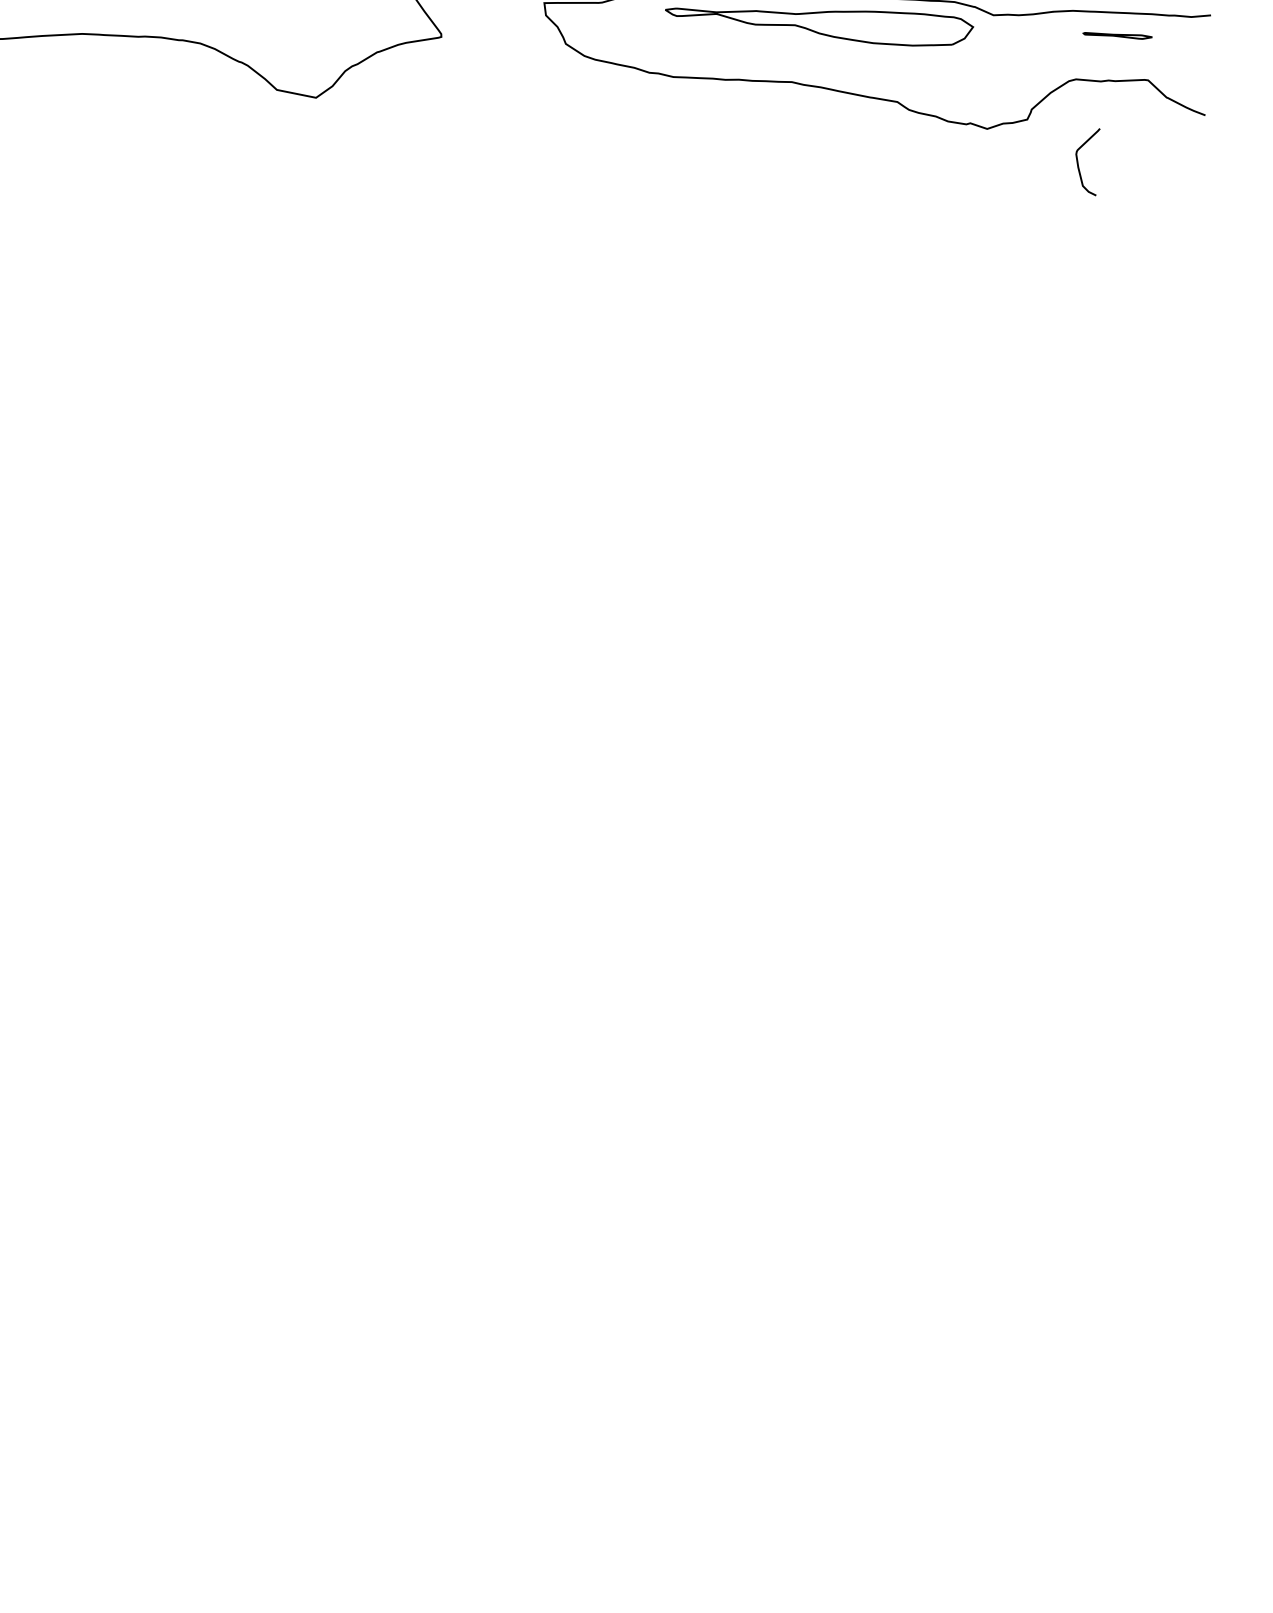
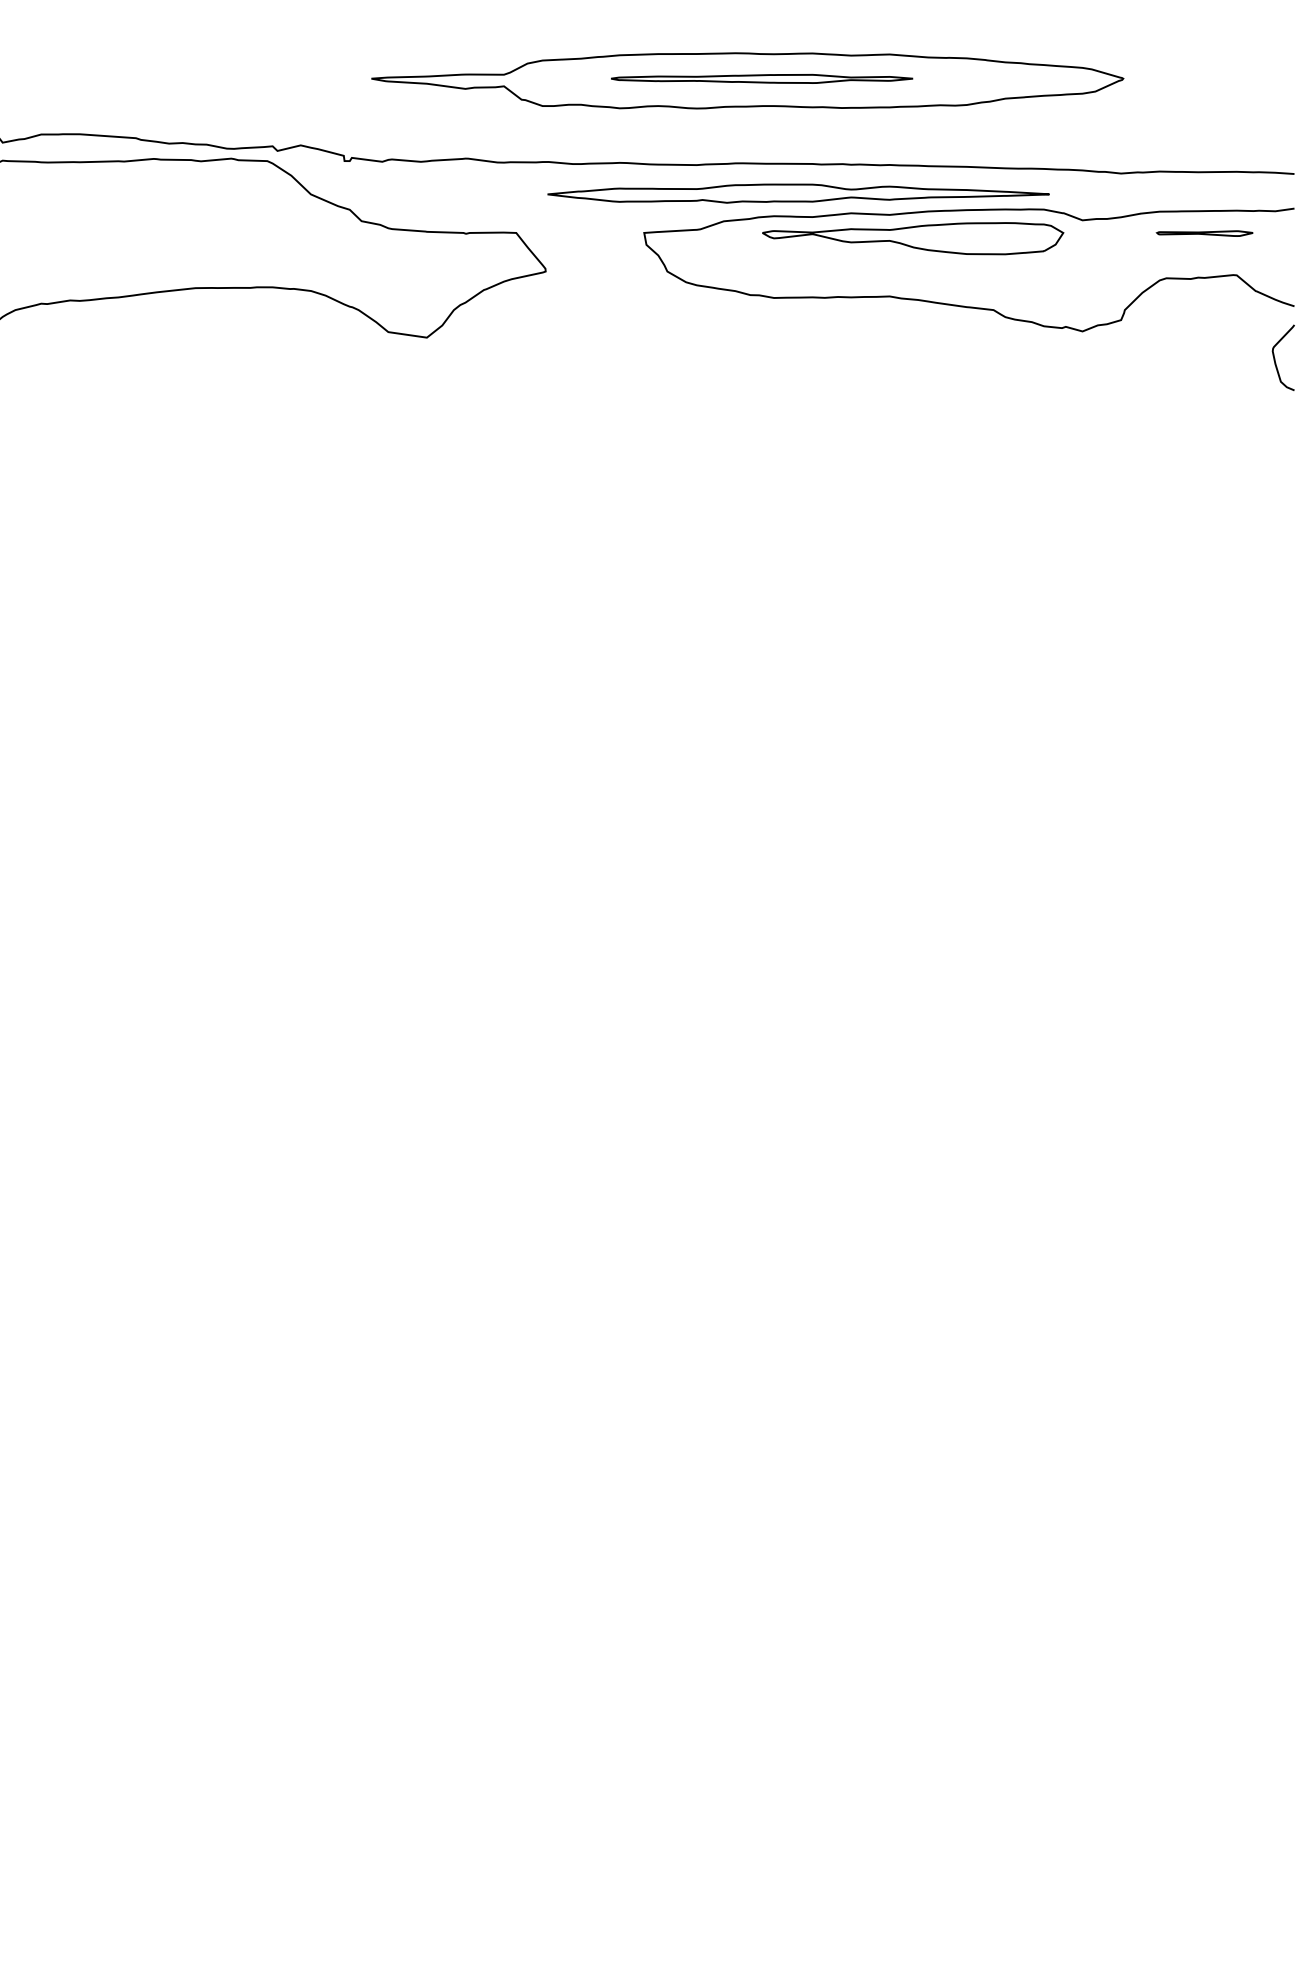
part: (1117, 35) -> (1204, 233), size x1.43
curve: (1078, 161) -> (1275, 358), moved

